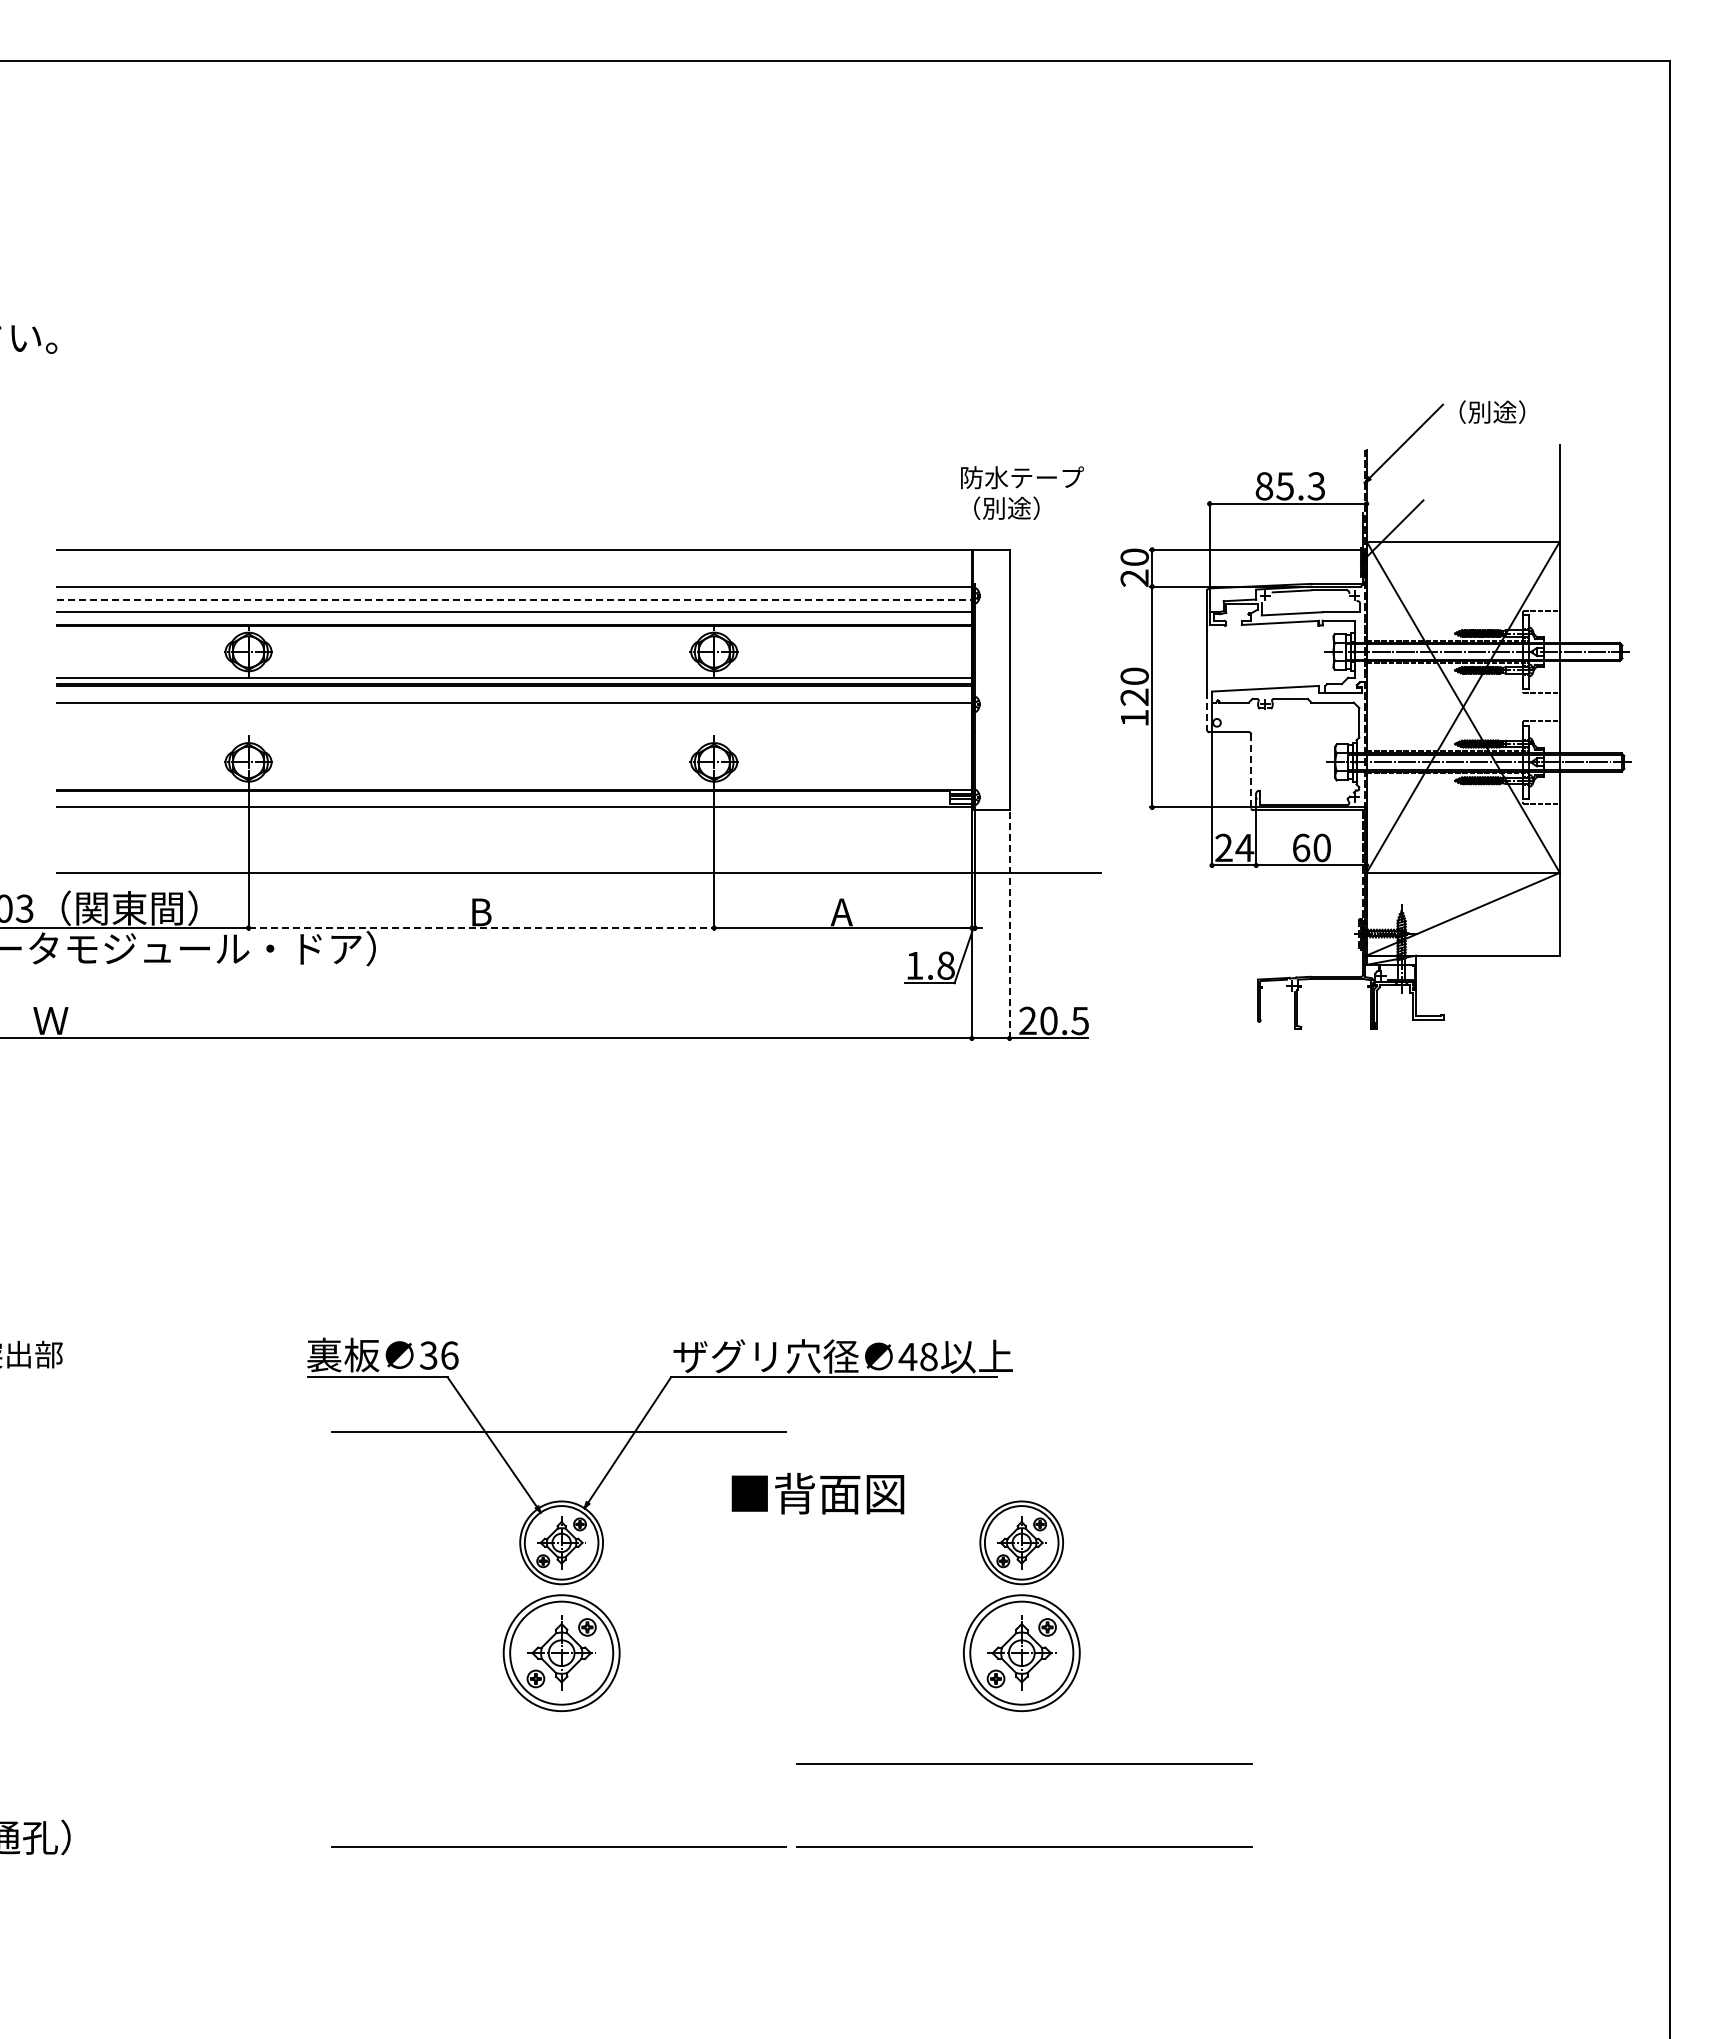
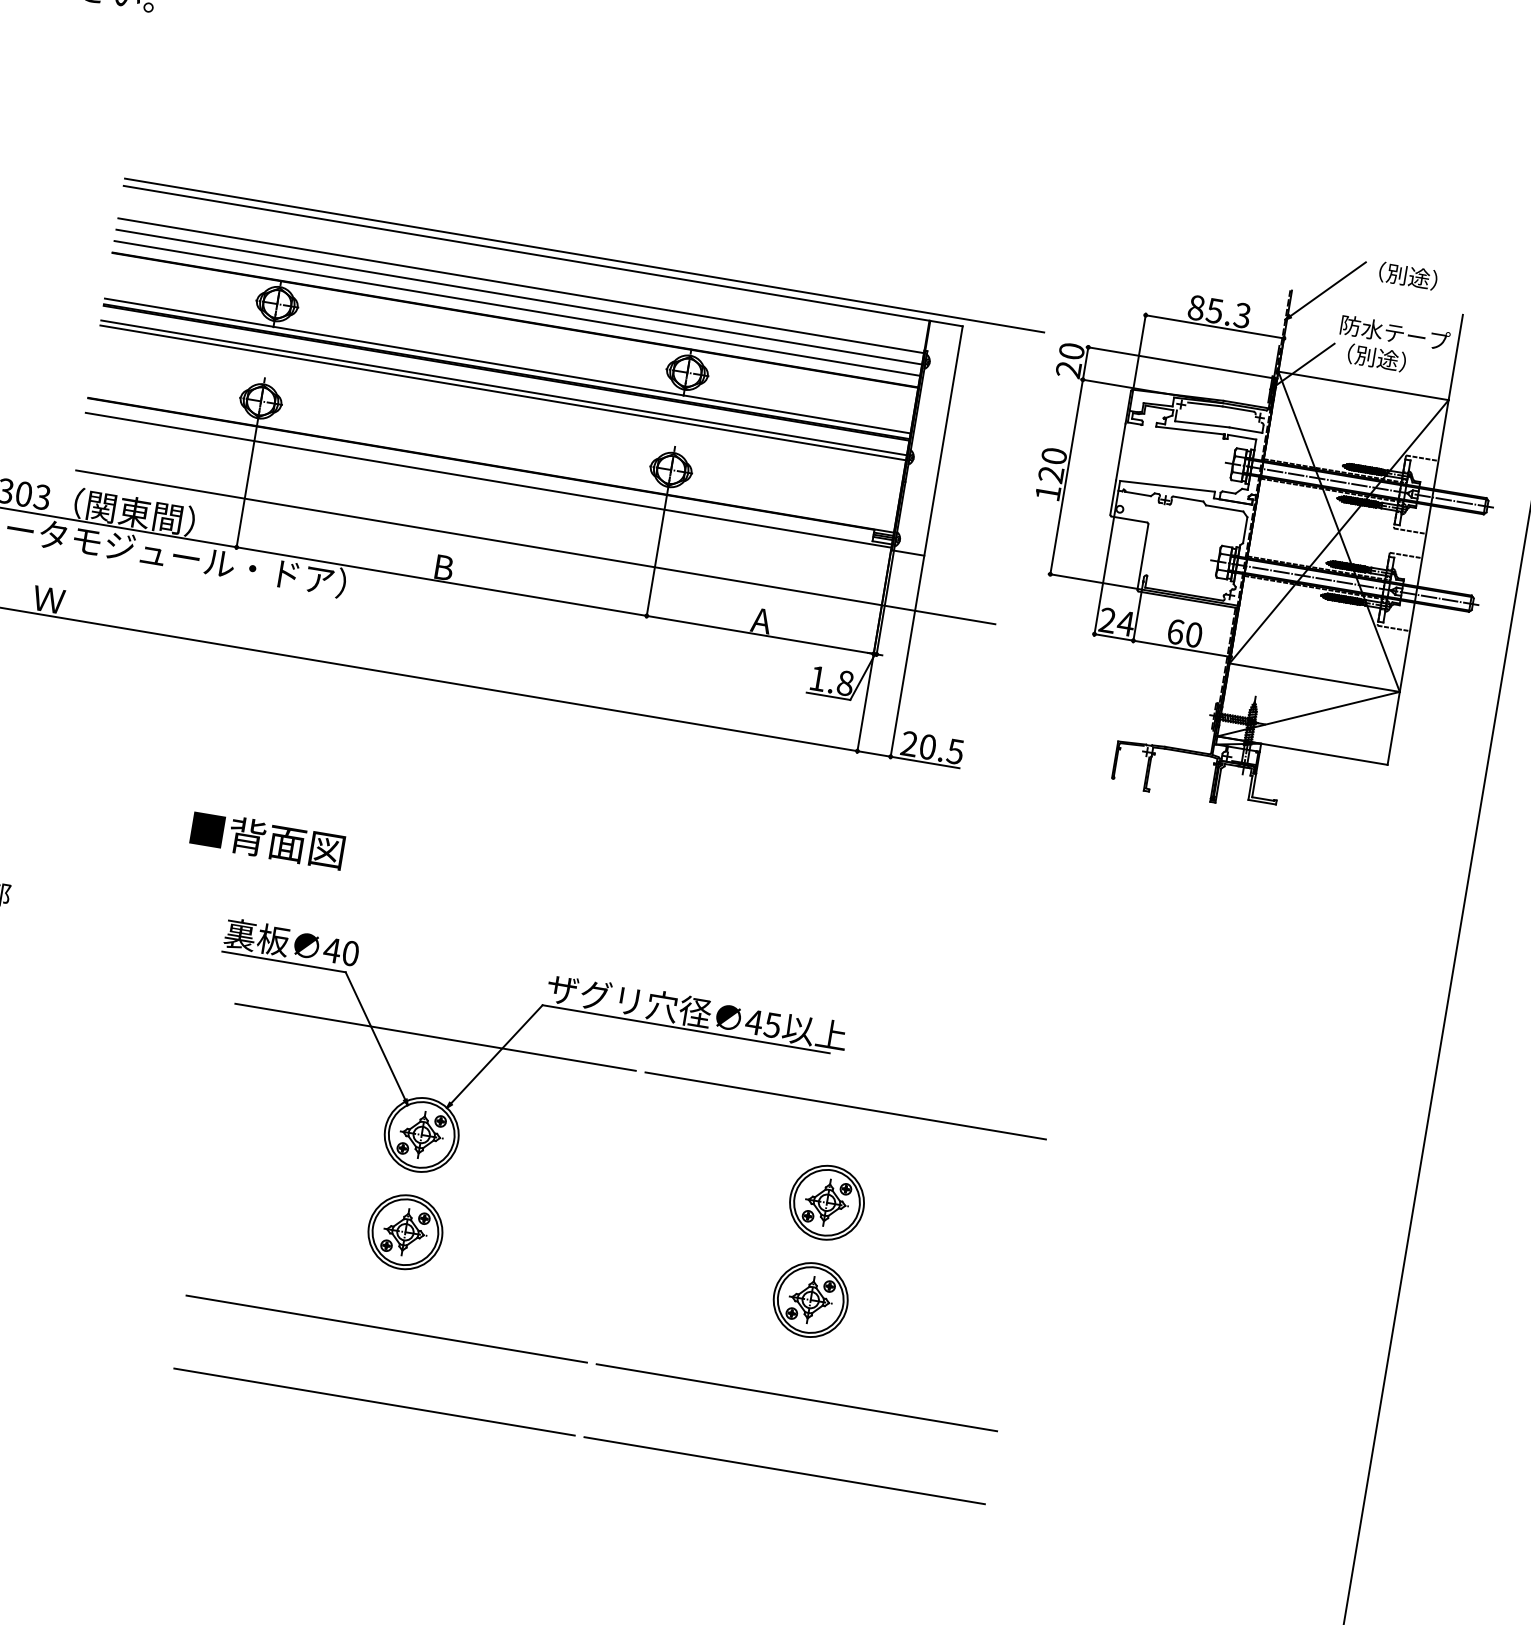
text: (1022, 492) -> (1393, 346), moved
line: (578, 541) -> (584, 255), added
line: (515, 599) -> (520, 297), dashed -> solid
line: (514, 708) -> (503, 393), added
line: (1207, 711) -> (1113, 497), dashed -> solid
line: (1251, 771) -> (1143, 557), dashed -> solid
line: (1009, 926) -> (907, 658), dashed -> solid
line: (481, 928) -> (441, 582), dashed -> solid
text: (438, 1355) -> (340, 951), 36 -> 40
text: (928, 1356) -> (772, 1024), 48 -> 45
line: (1024, 1432) -> (845, 1106), added
text: (817, 1493) -> (267, 839), moved
part: (561, 1653) -> (405, 1232), size x0.71
part: (1021, 1653) -> (810, 1300), size x0.71
line: (558, 1763) -> (386, 1328), added

